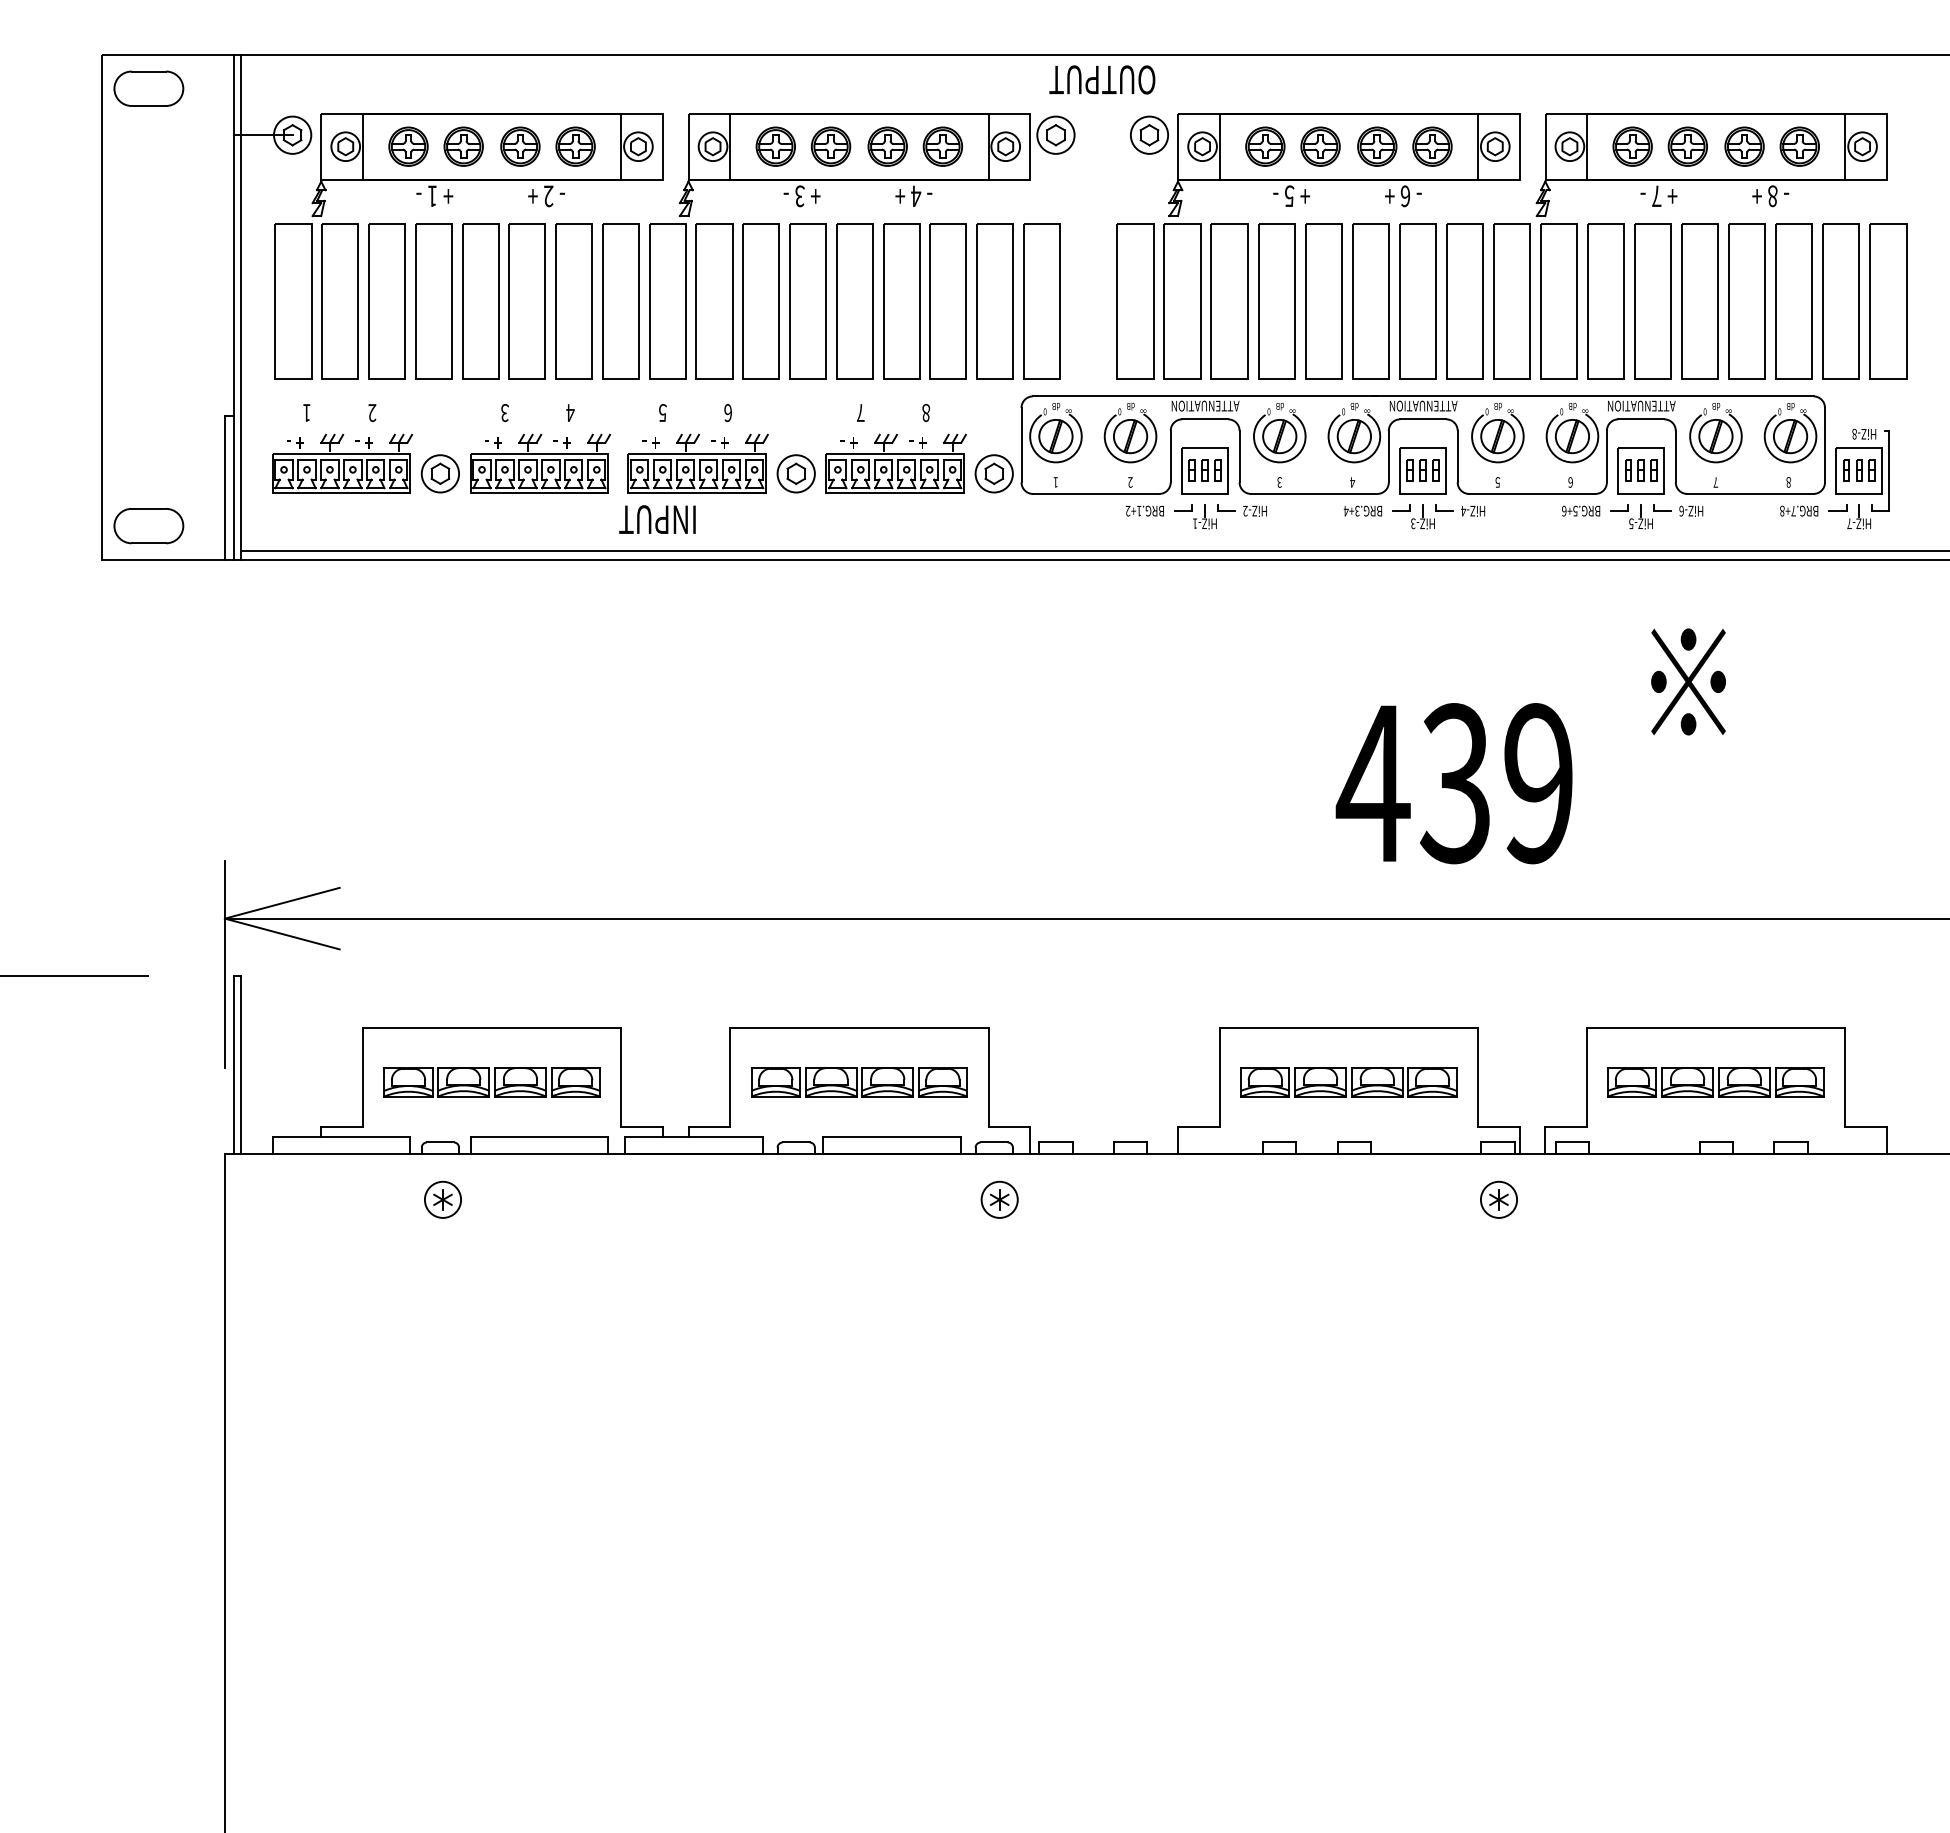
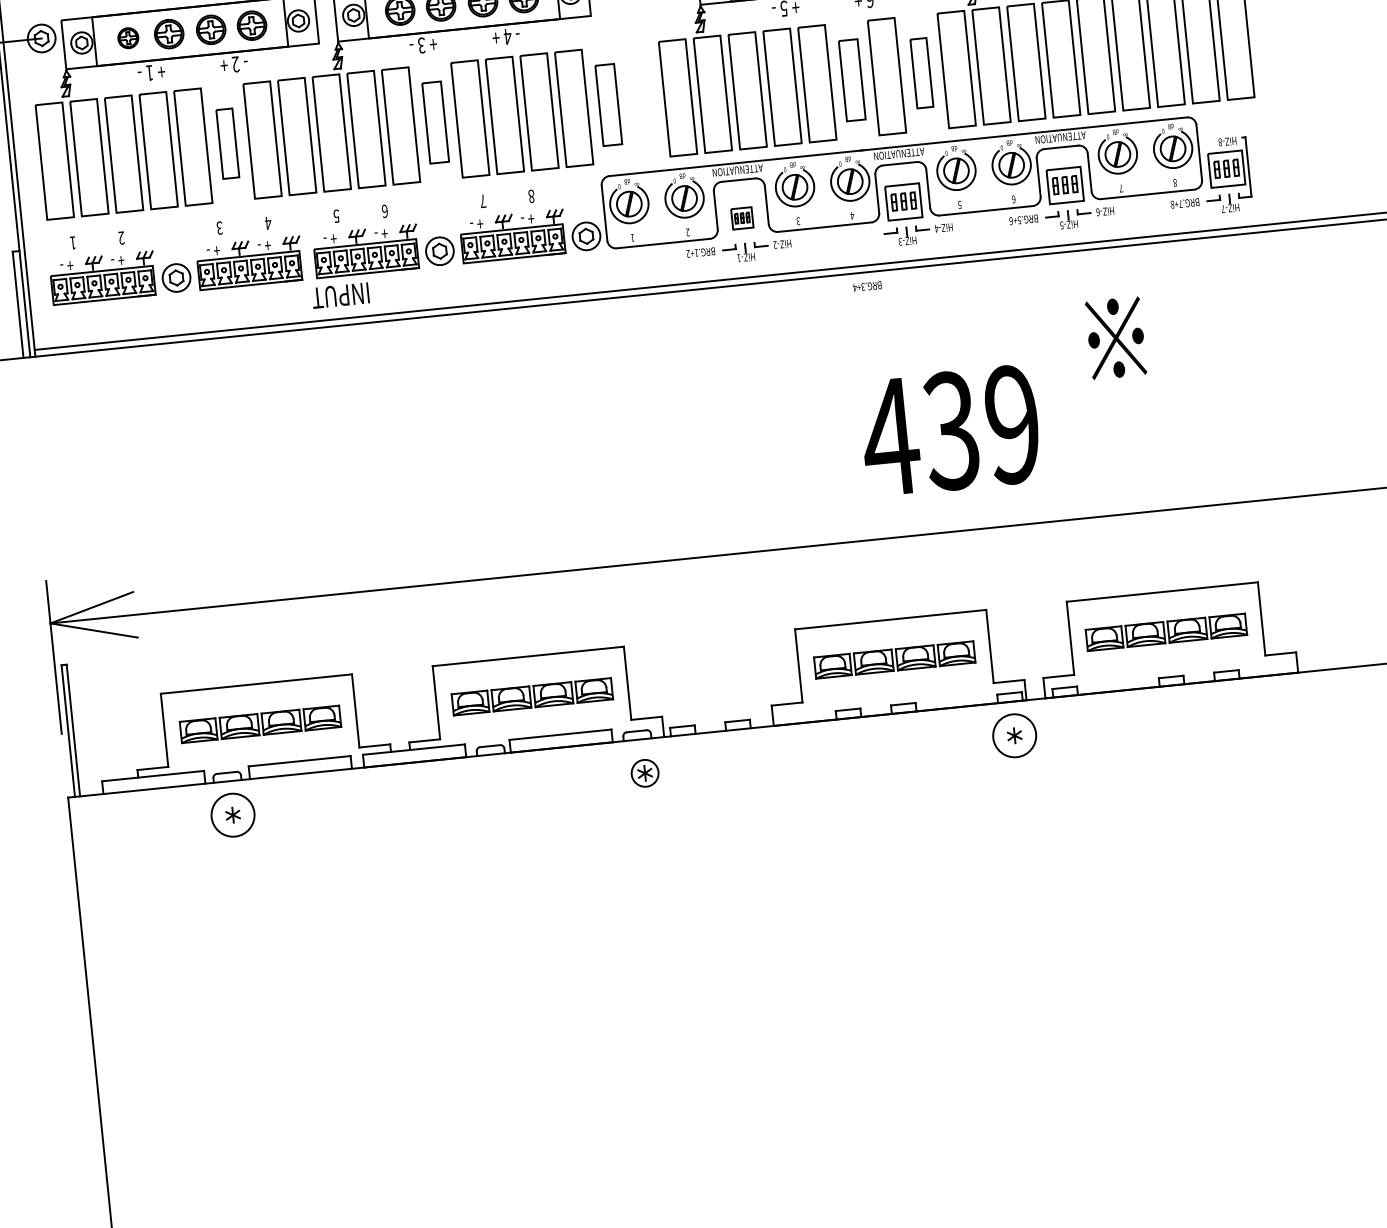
part: (408, 146) -> (128, 38), size x0.7
part: (526, 301) -> (227, 143), size x0.6
part: (807, 301) -> (435, 122), size x0.7
part: (1041, 301) -> (608, 105), size x0.7
part: (1370, 301) -> (852, 80), size x0.7
part: (1464, 301) -> (921, 73), size x0.6
part: (1204, 470) -> (741, 218), size x0.6
text: (1362, 510) -> (866, 286), moved
circle: (442, 1199) -> (232, 814), size x1.6
circle: (1498, 1199) -> (1014, 735), size x1.6

